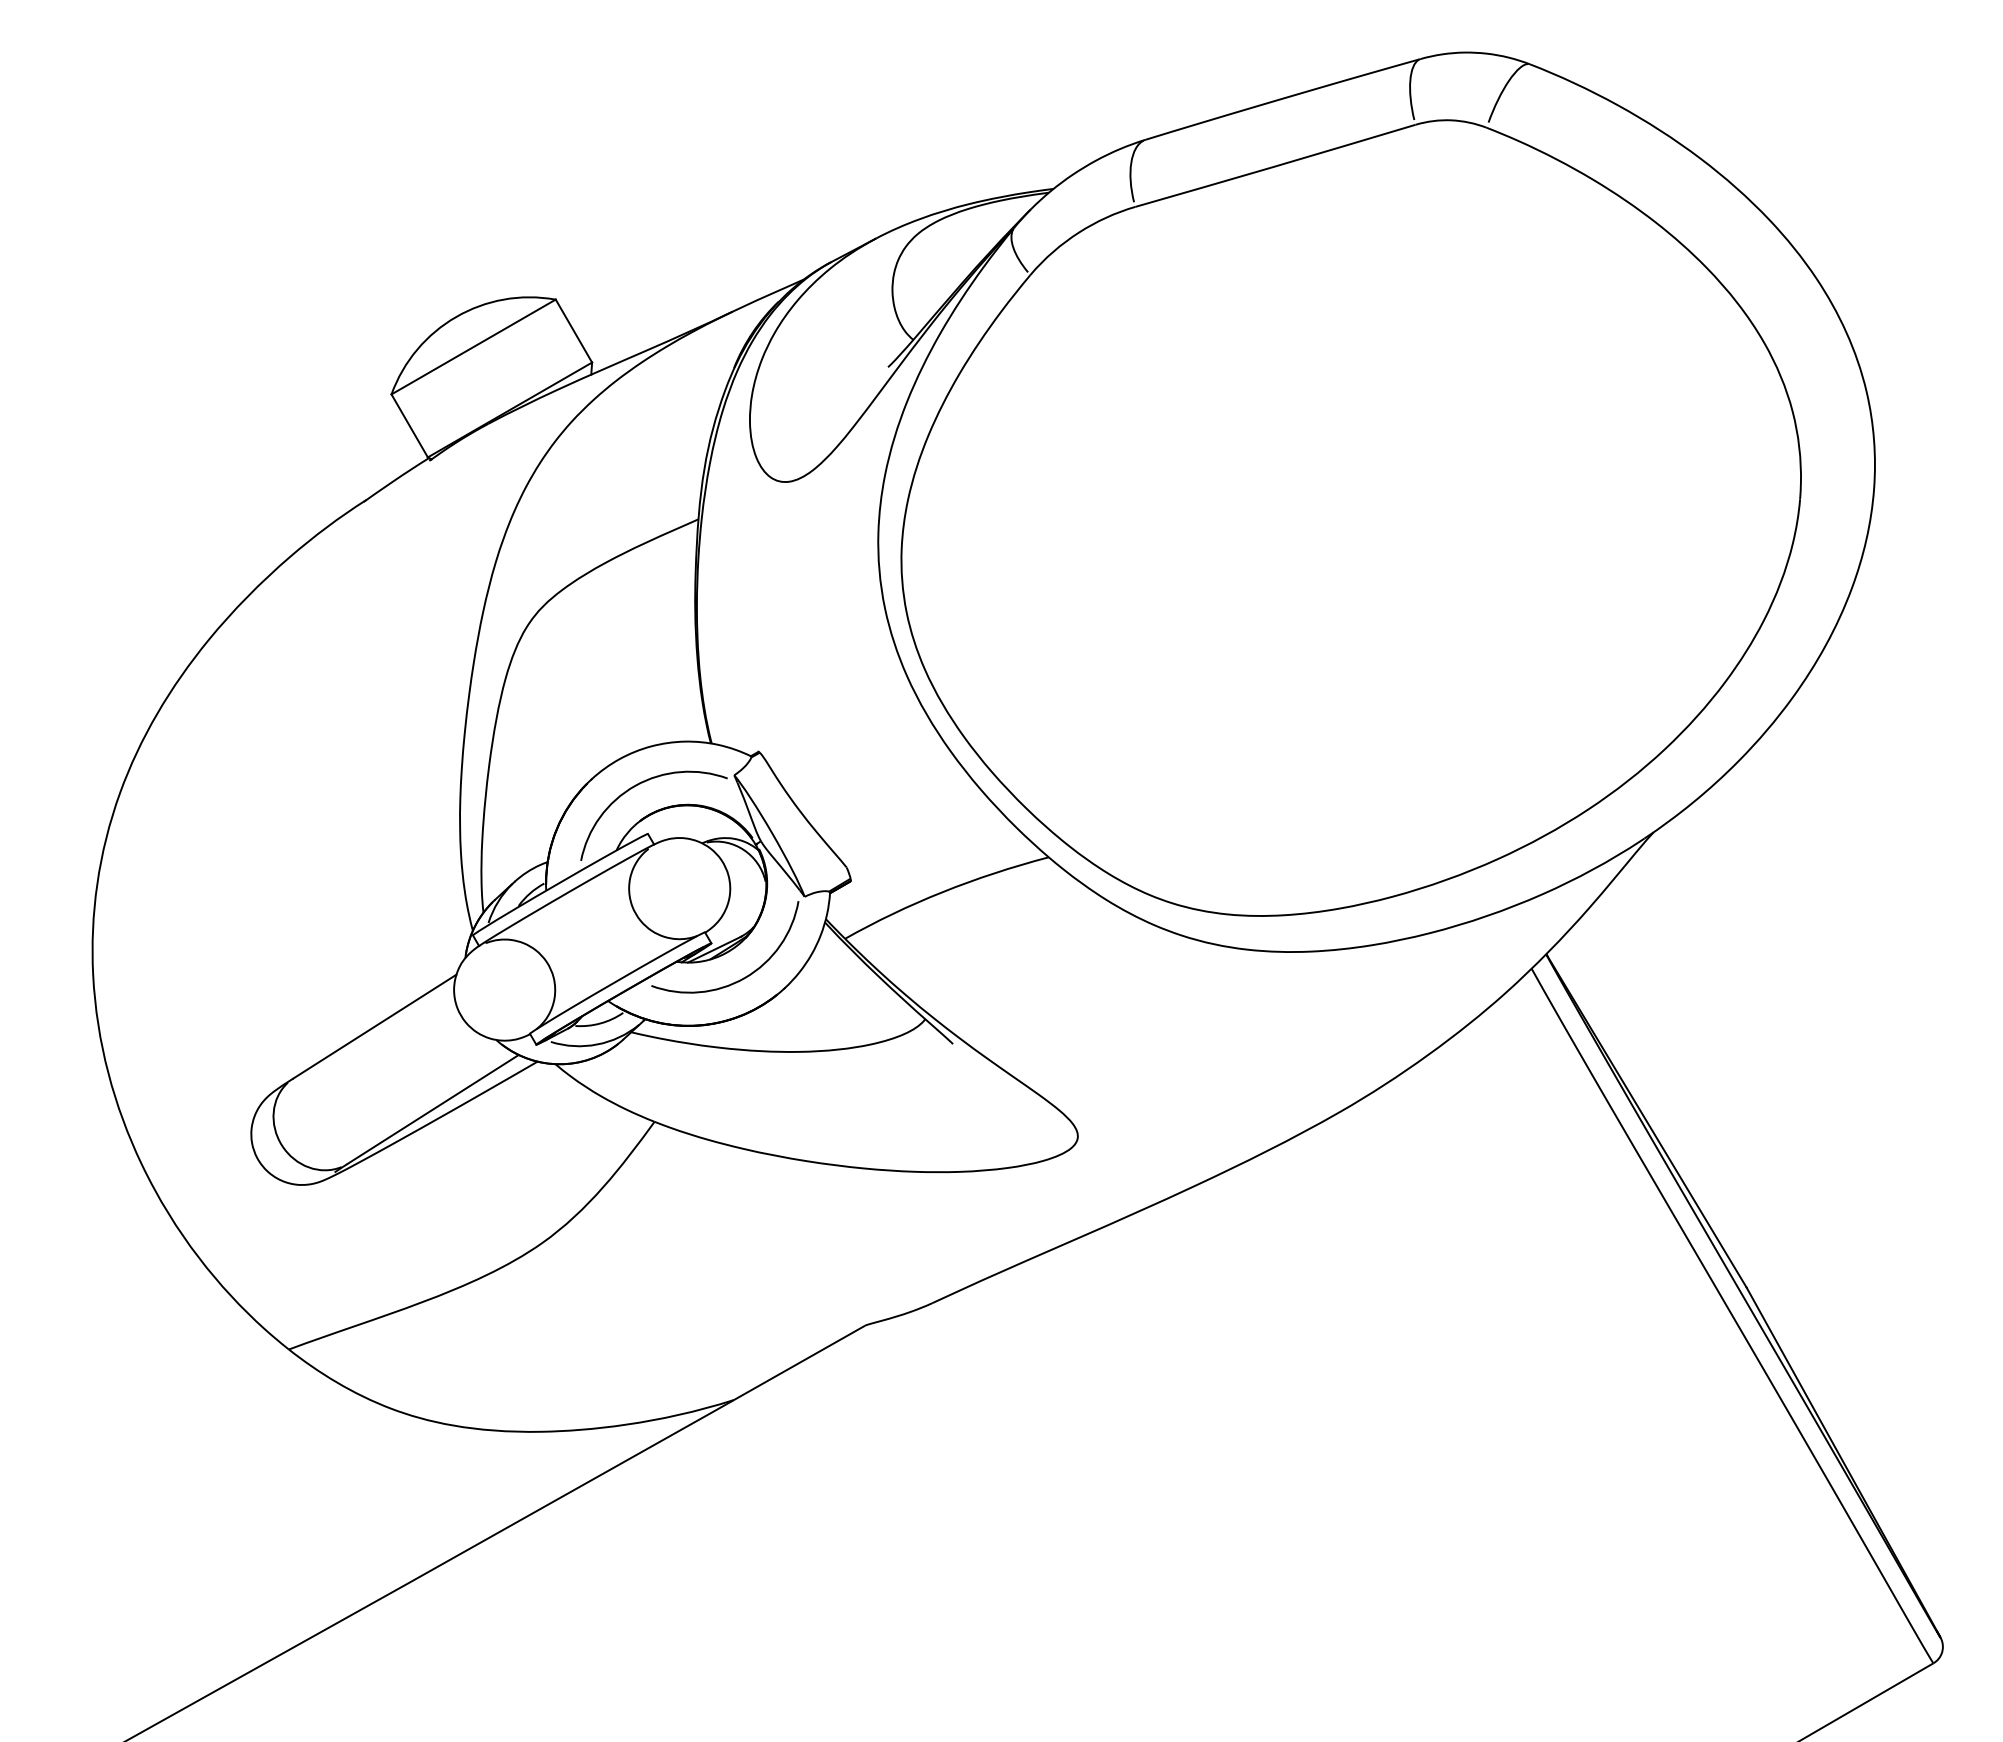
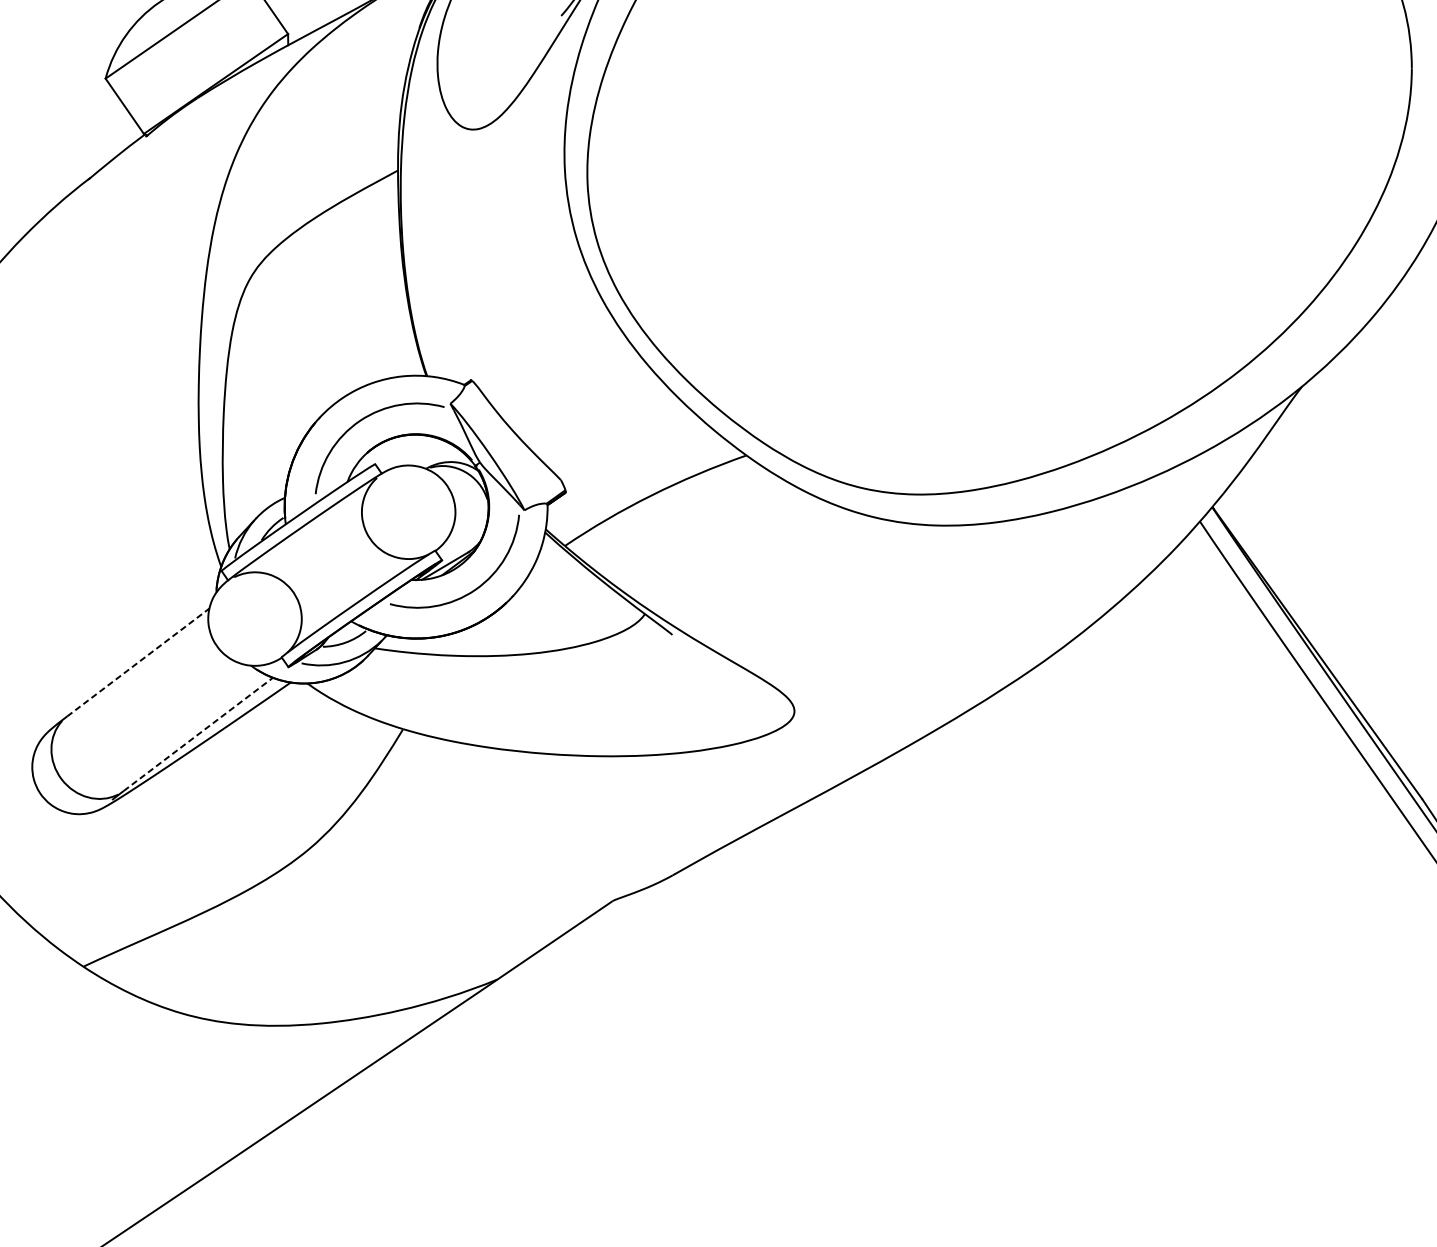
line: (375, 1026) -> (138, 662), solid -> dashed
line: (433, 1109) -> (198, 734), solid -> dashed

